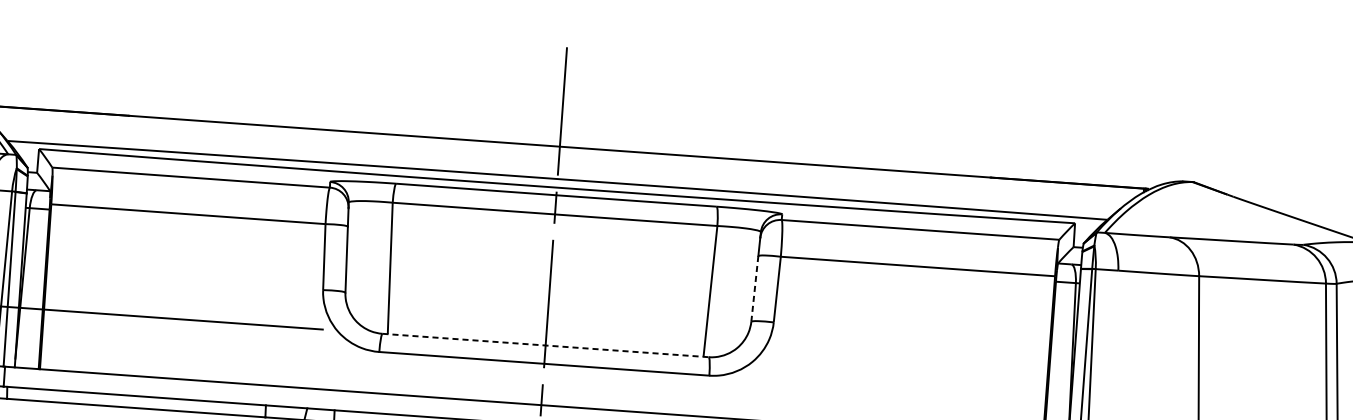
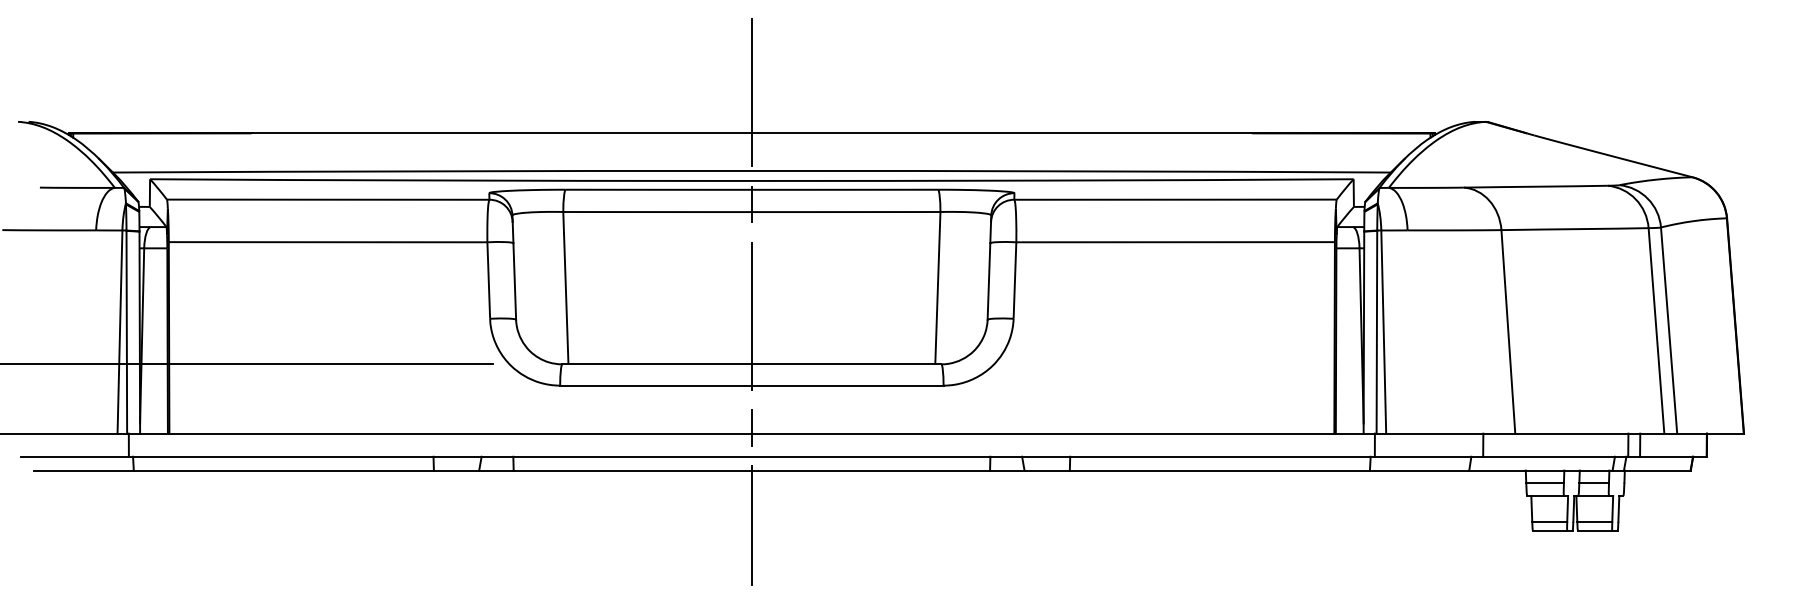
line: (754, 289) -> (988, 282), dashed -> solid
line: (545, 345) -> (751, 364), dashed -> solid

